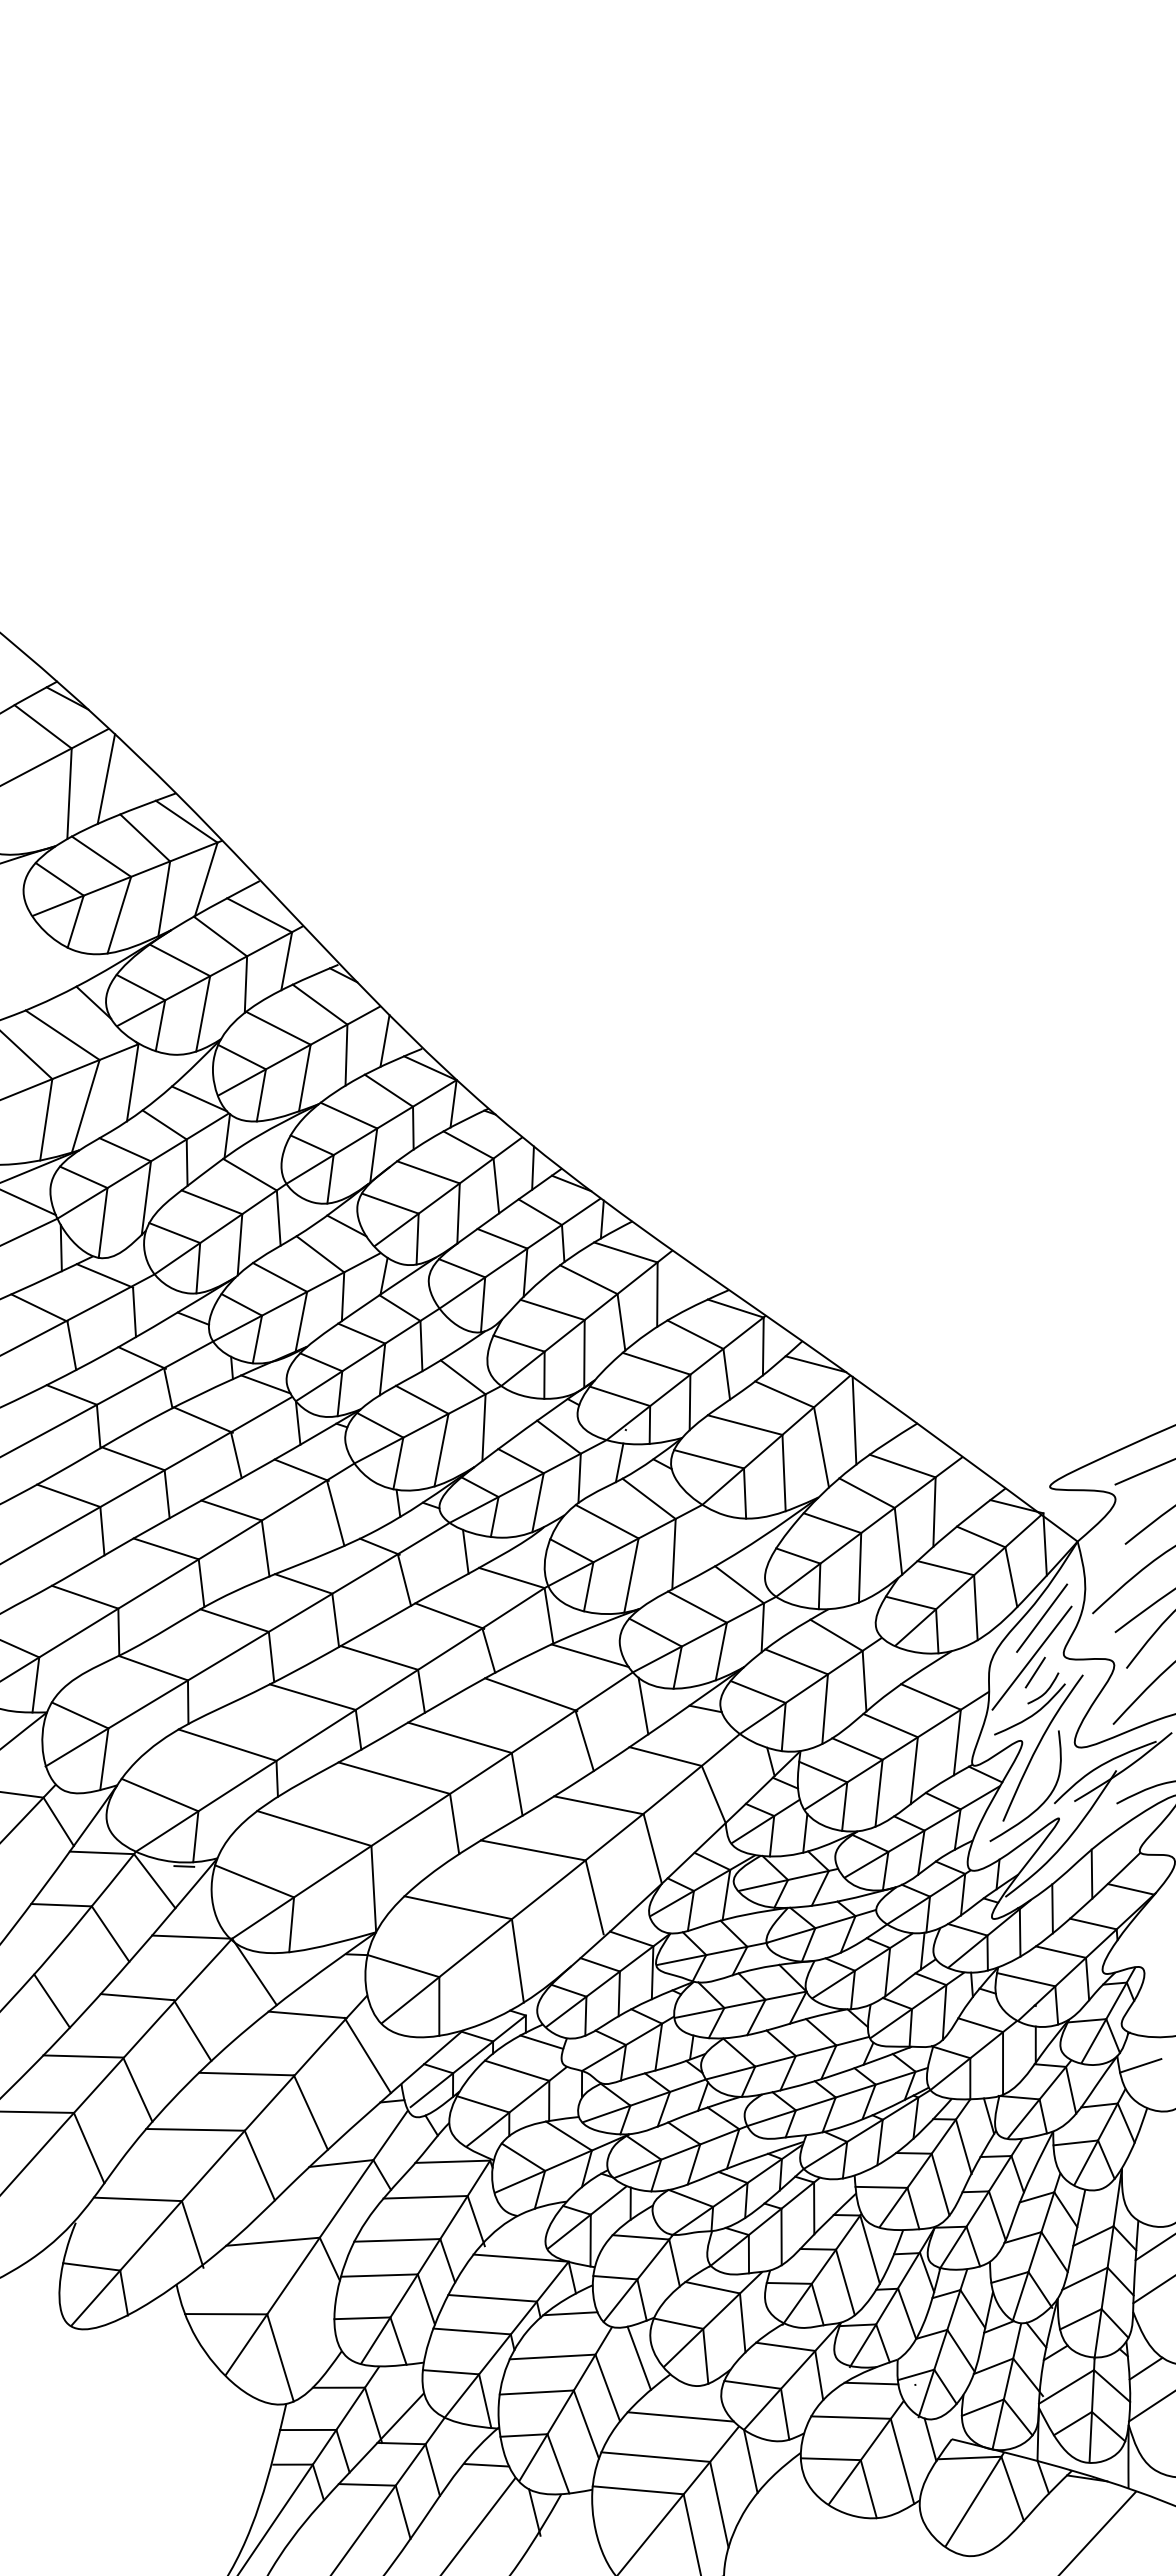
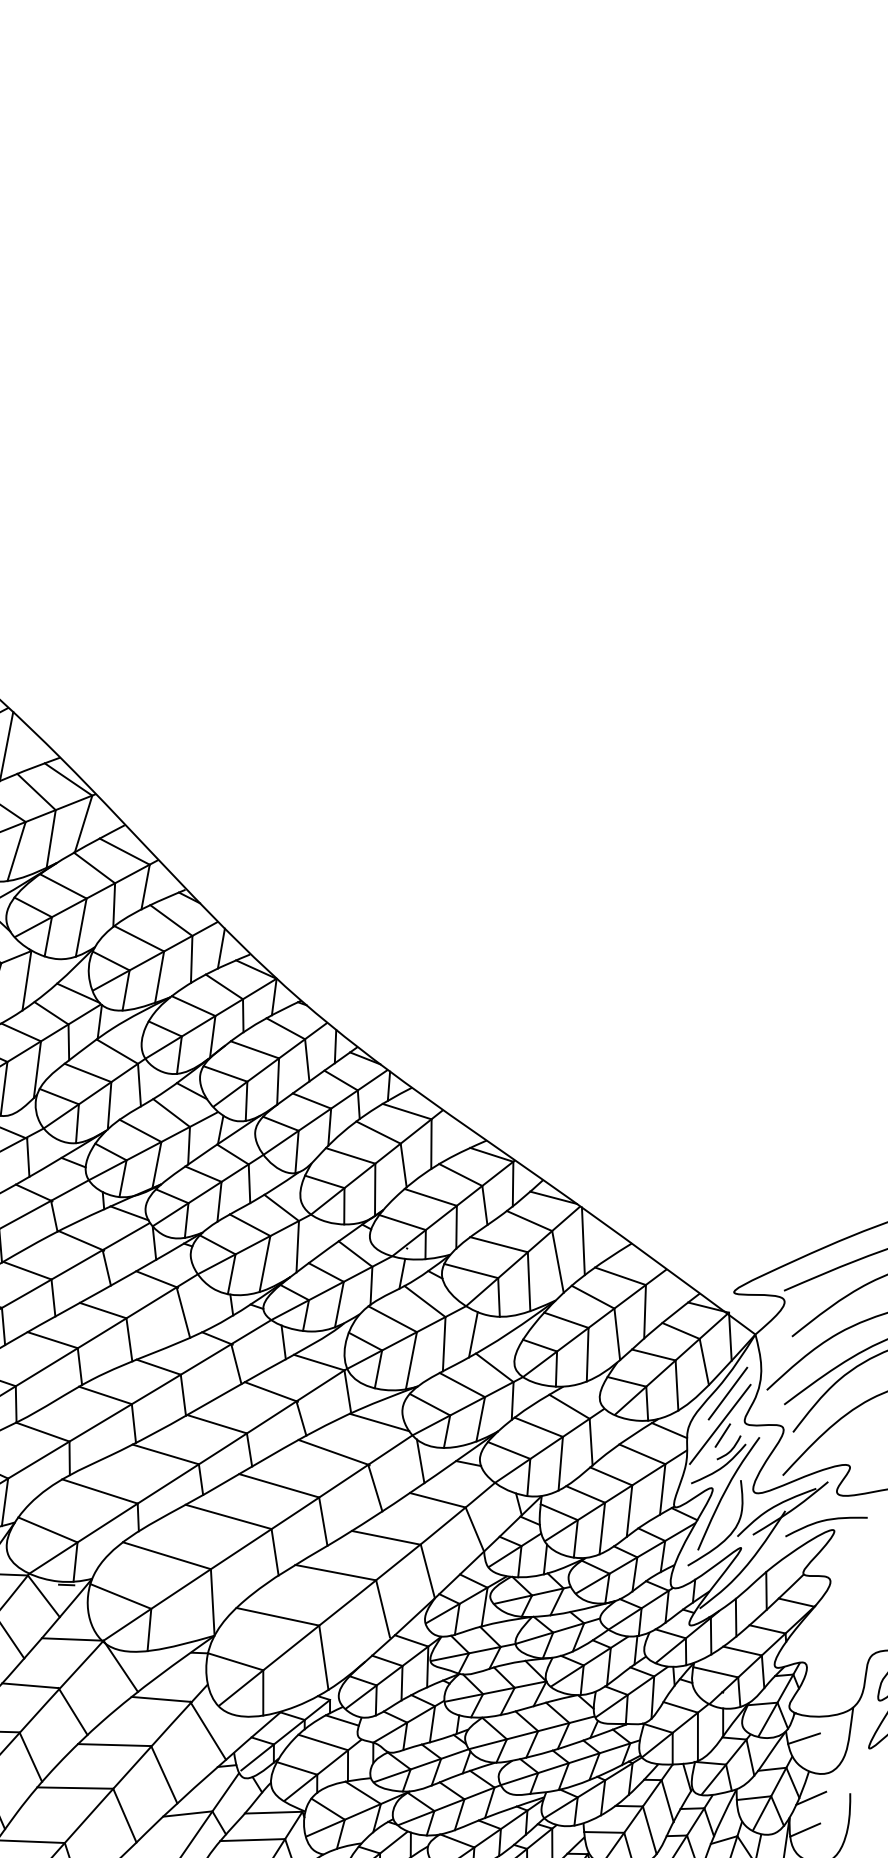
line: (711, 1541) -> (473, 1334), added
line: (966, 1665) -> (669, 1430), added
line: (1149, 2142) -> (810, 1797), added
line: (1141, 2183) -> (804, 1829), added

